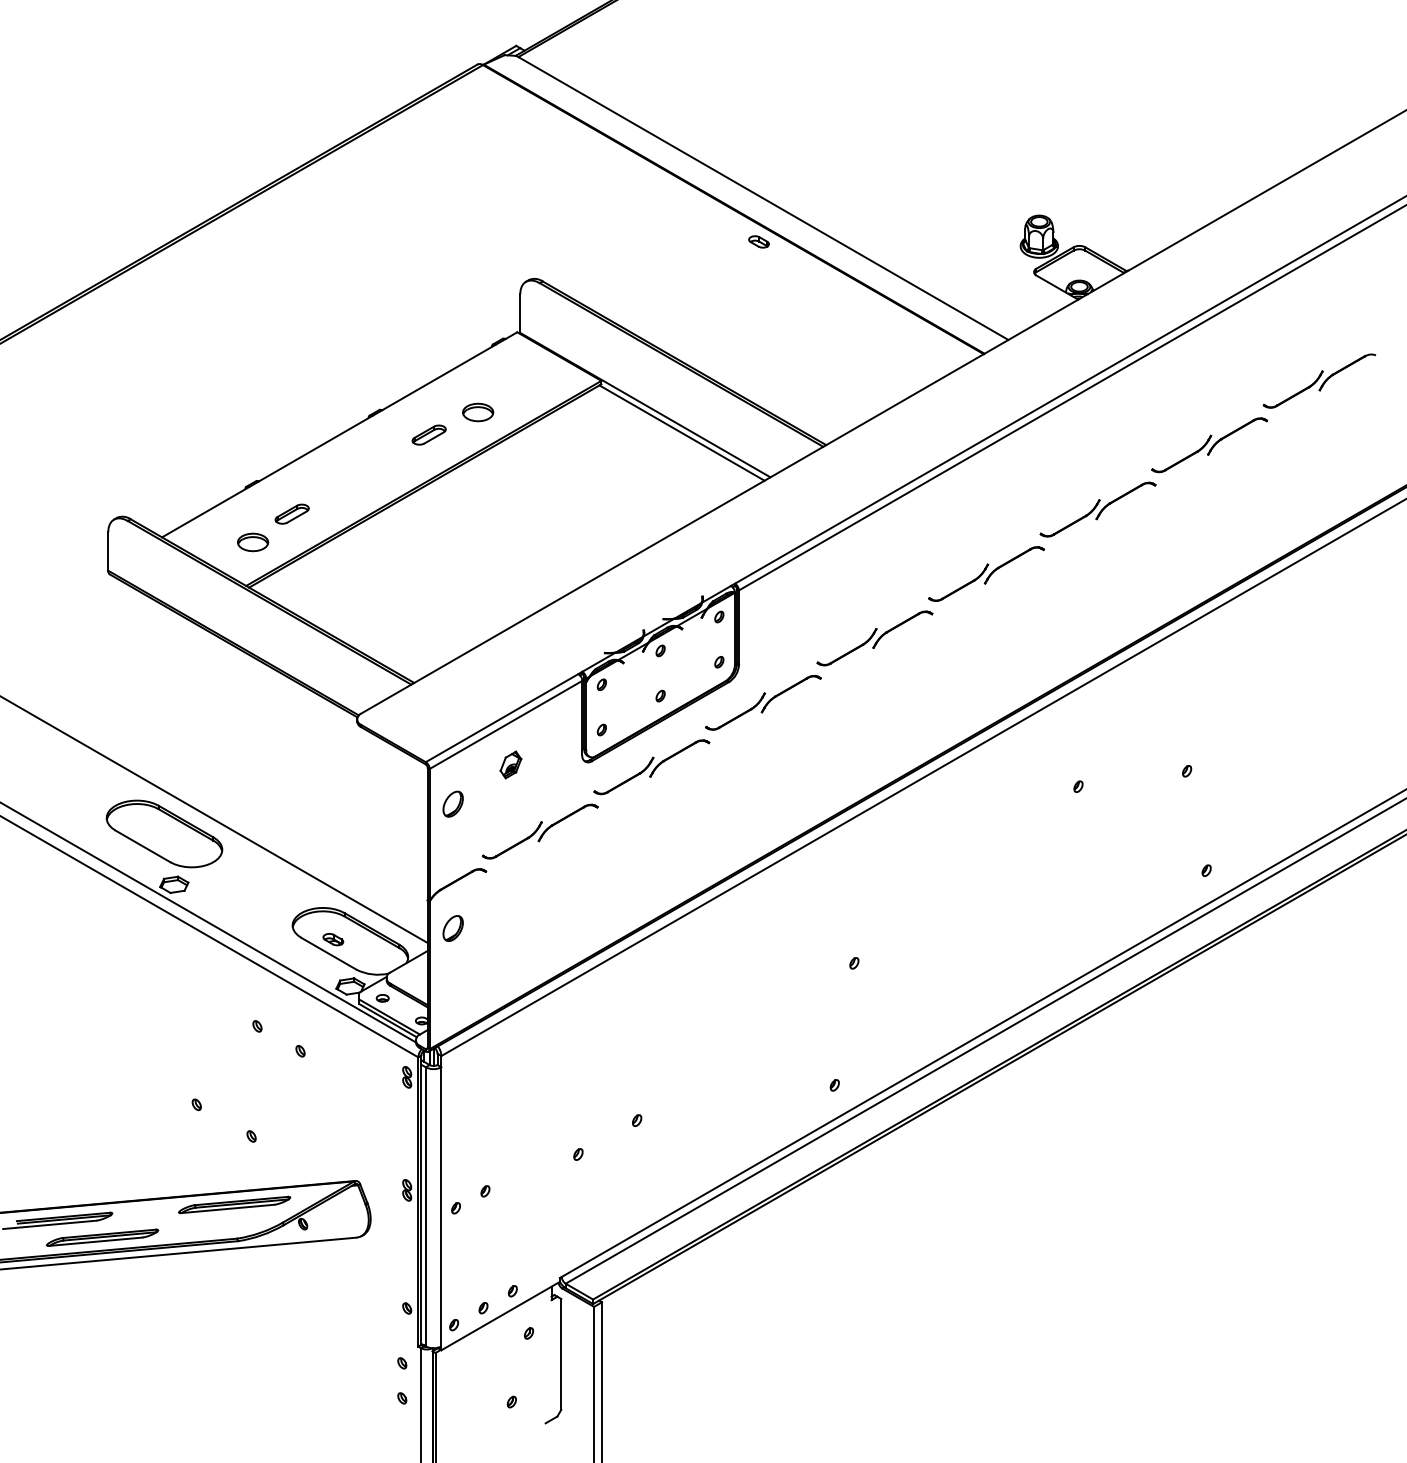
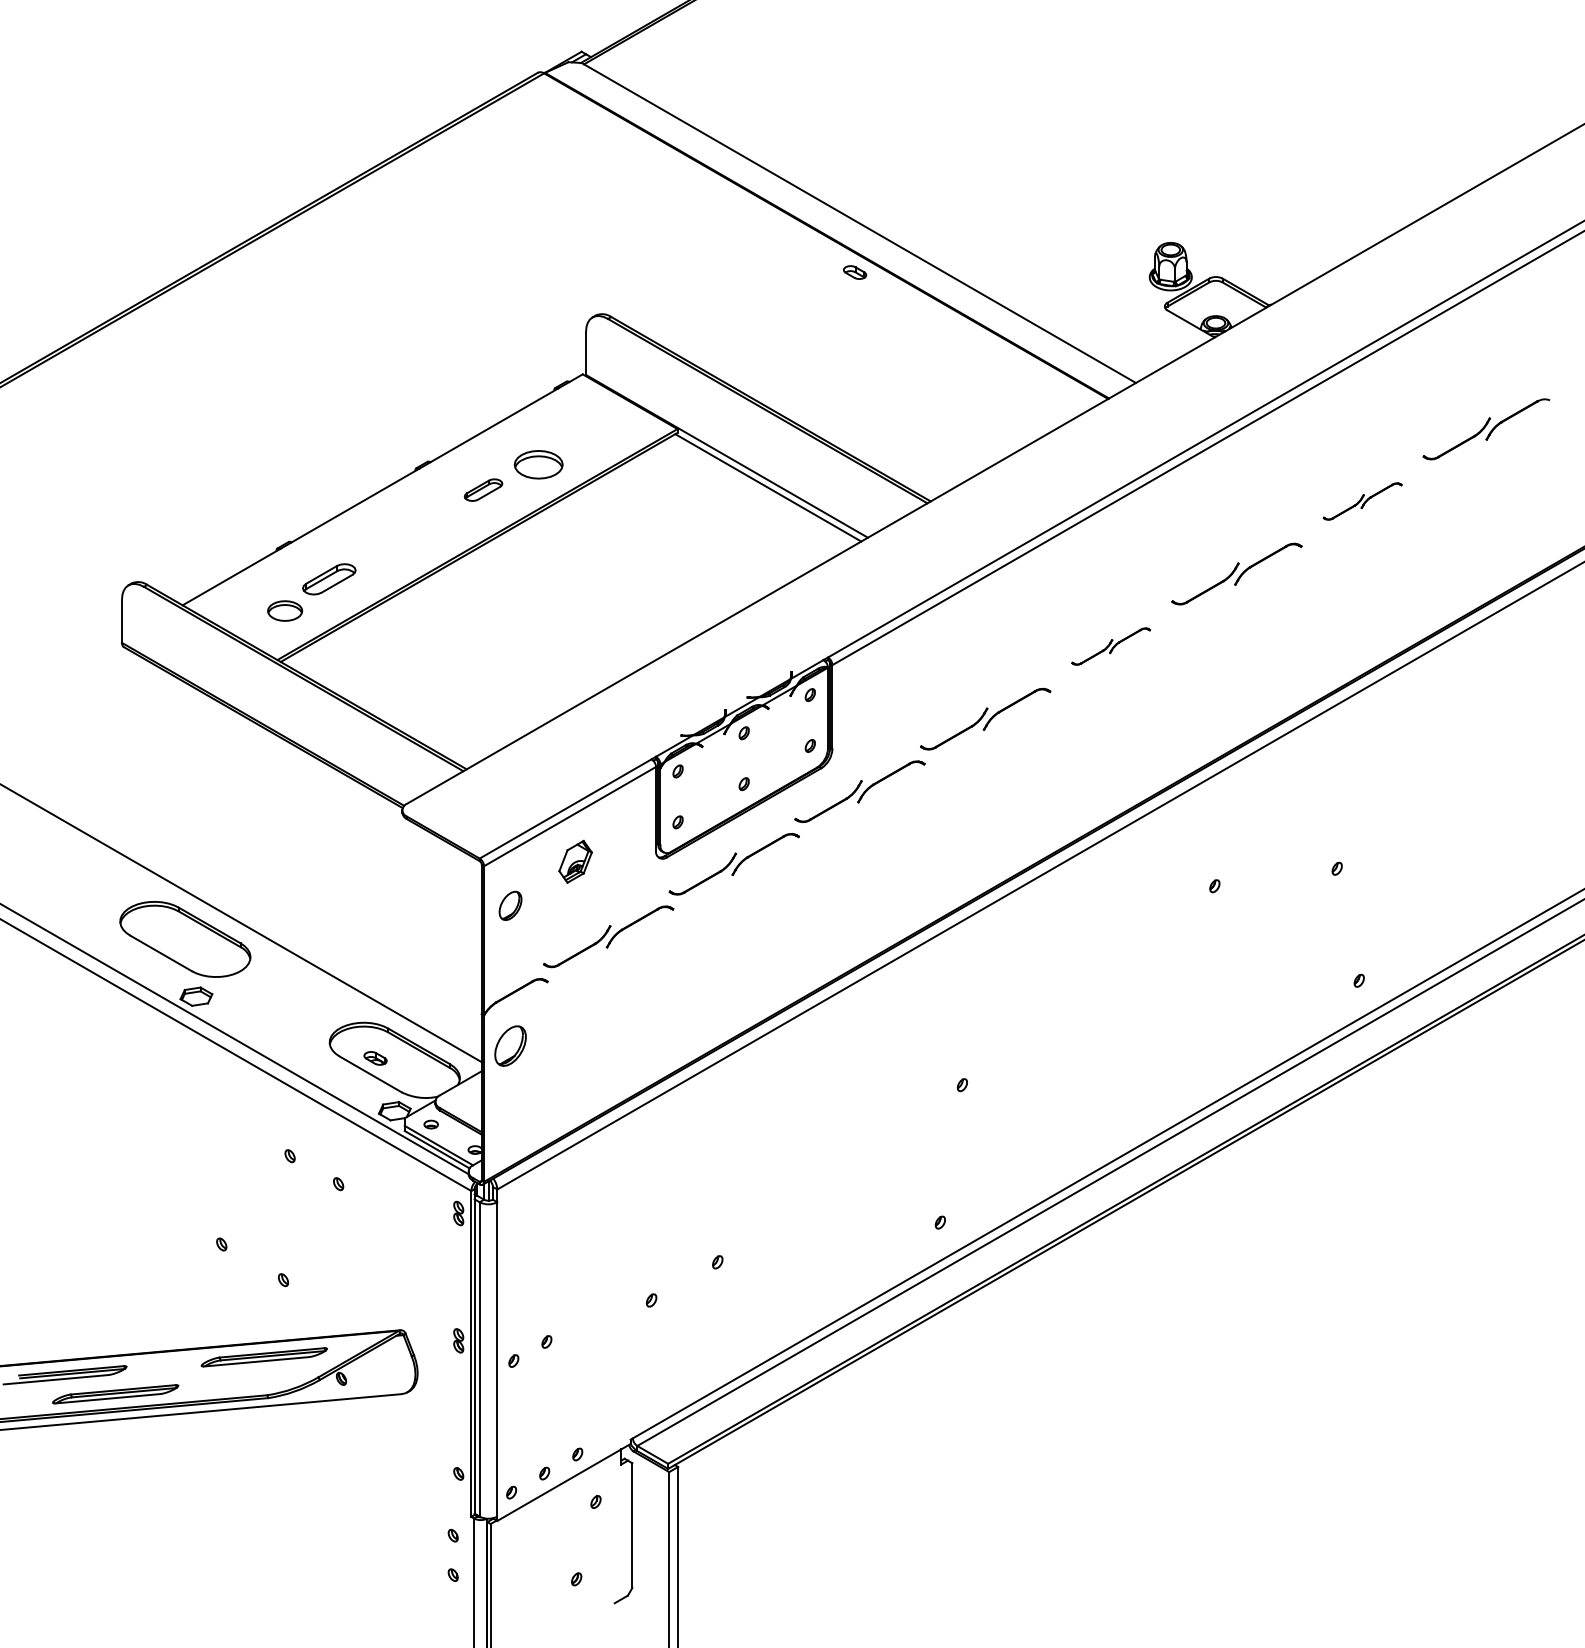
part: (477, 412) -> (538, 464), size x1.4
part: (1209, 445) -> (1362, 501), size x0.6
part: (291, 513) -> (328, 578), size x1.4
part: (985, 573) -> (1110, 646), size x0.6
part: (510, 764) -> (575, 861), size x1.4
part: (453, 928) -> (510, 1045), size x1.4

